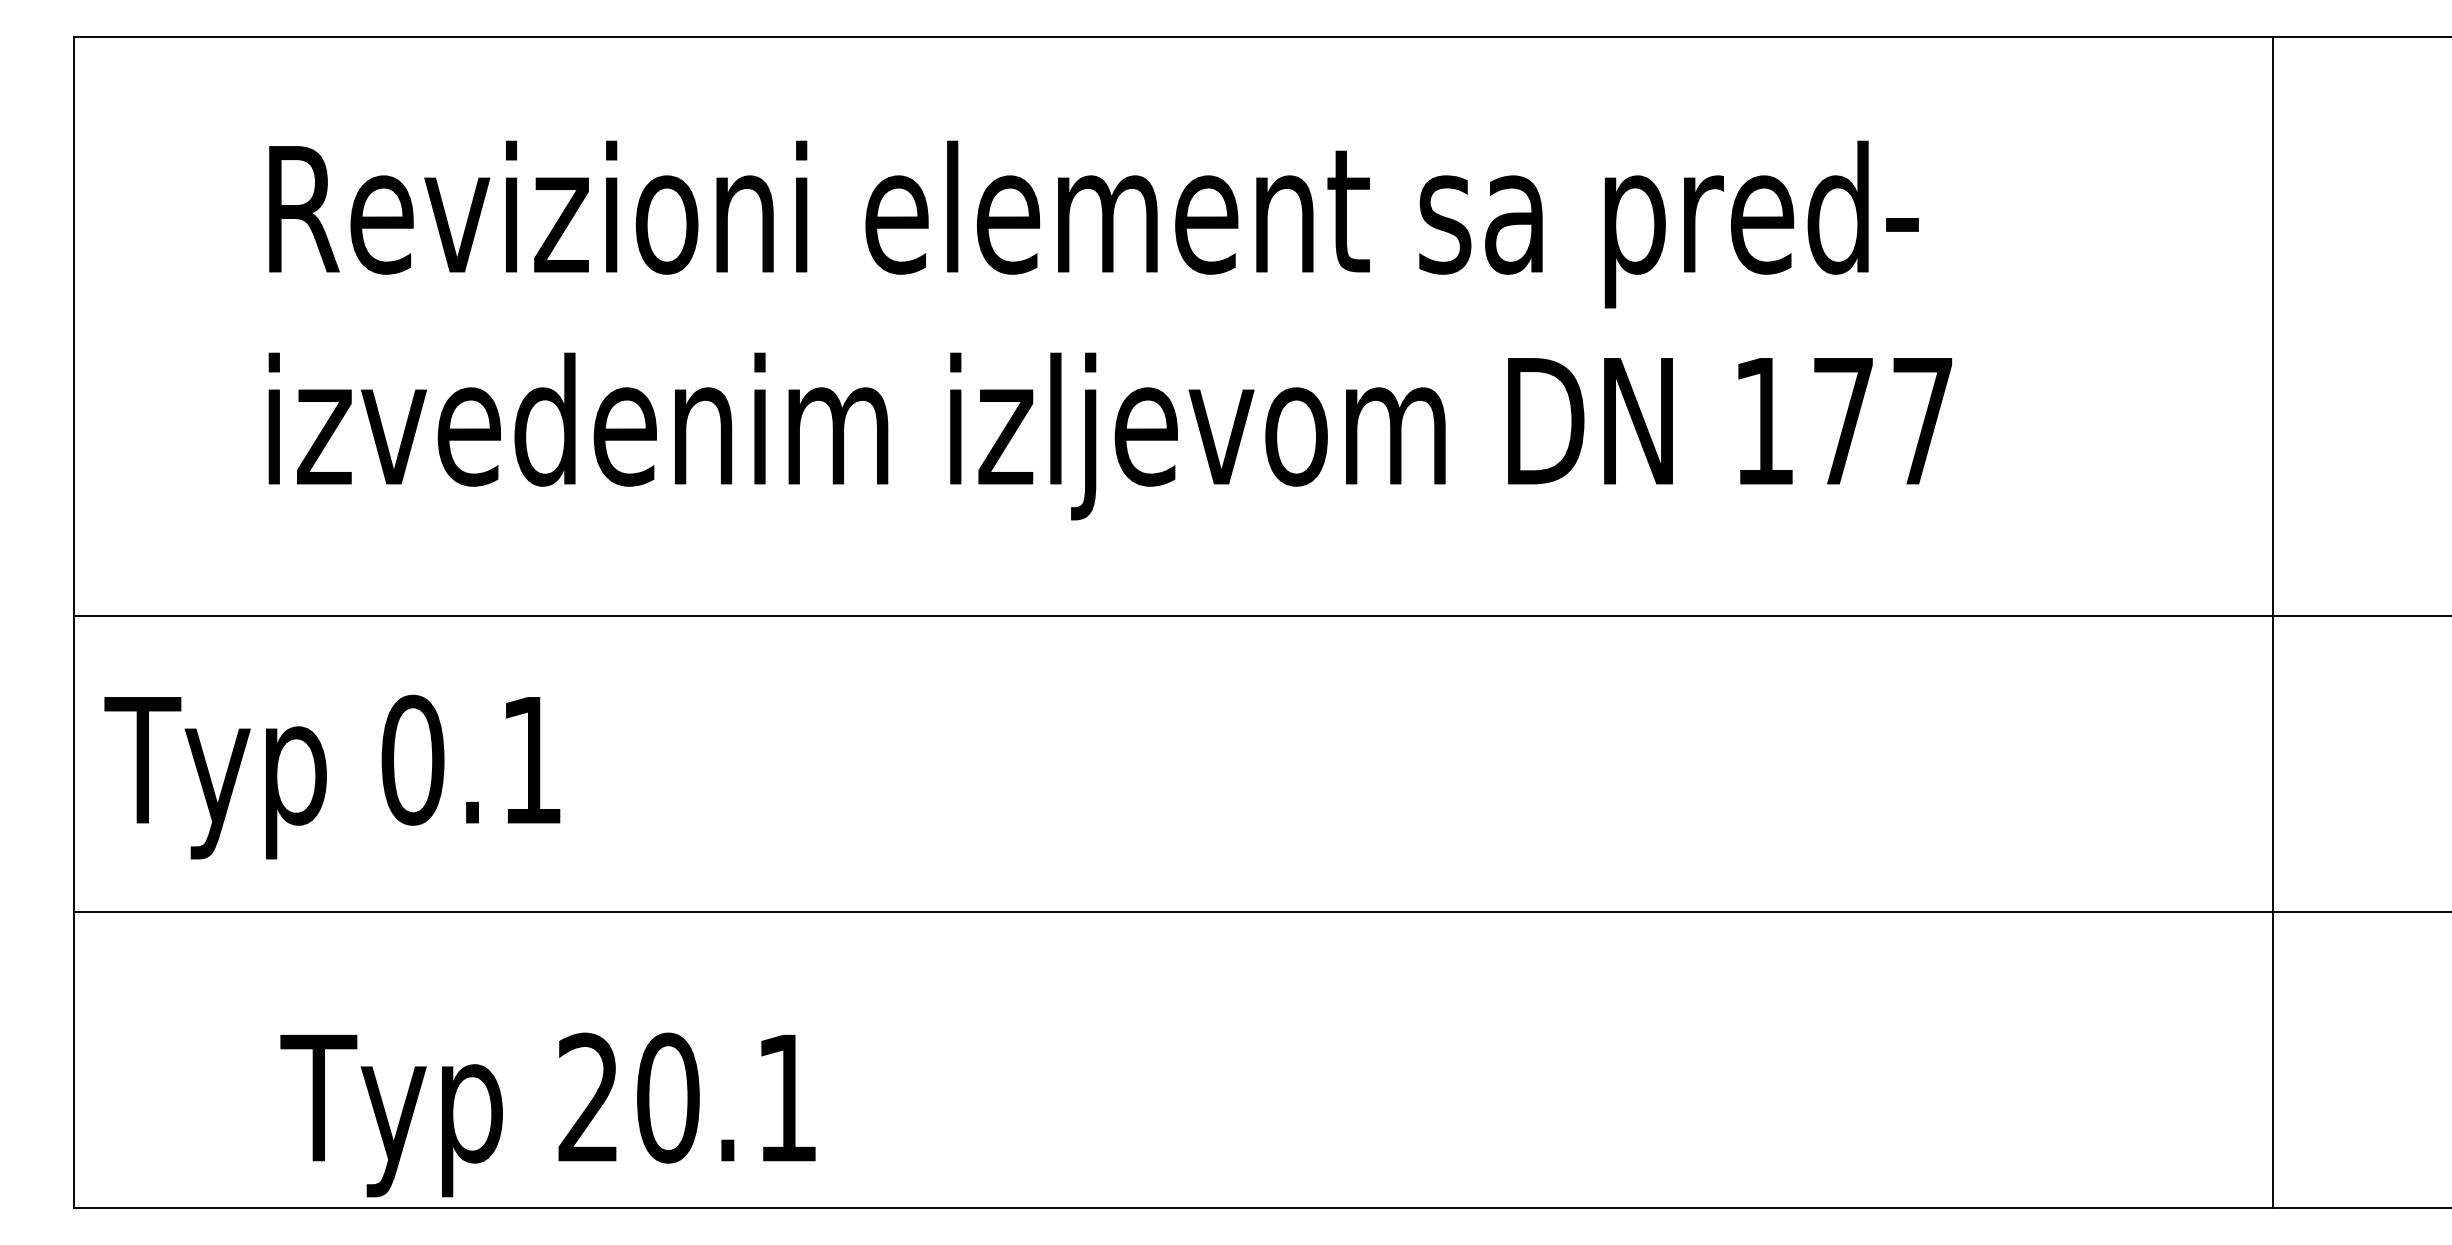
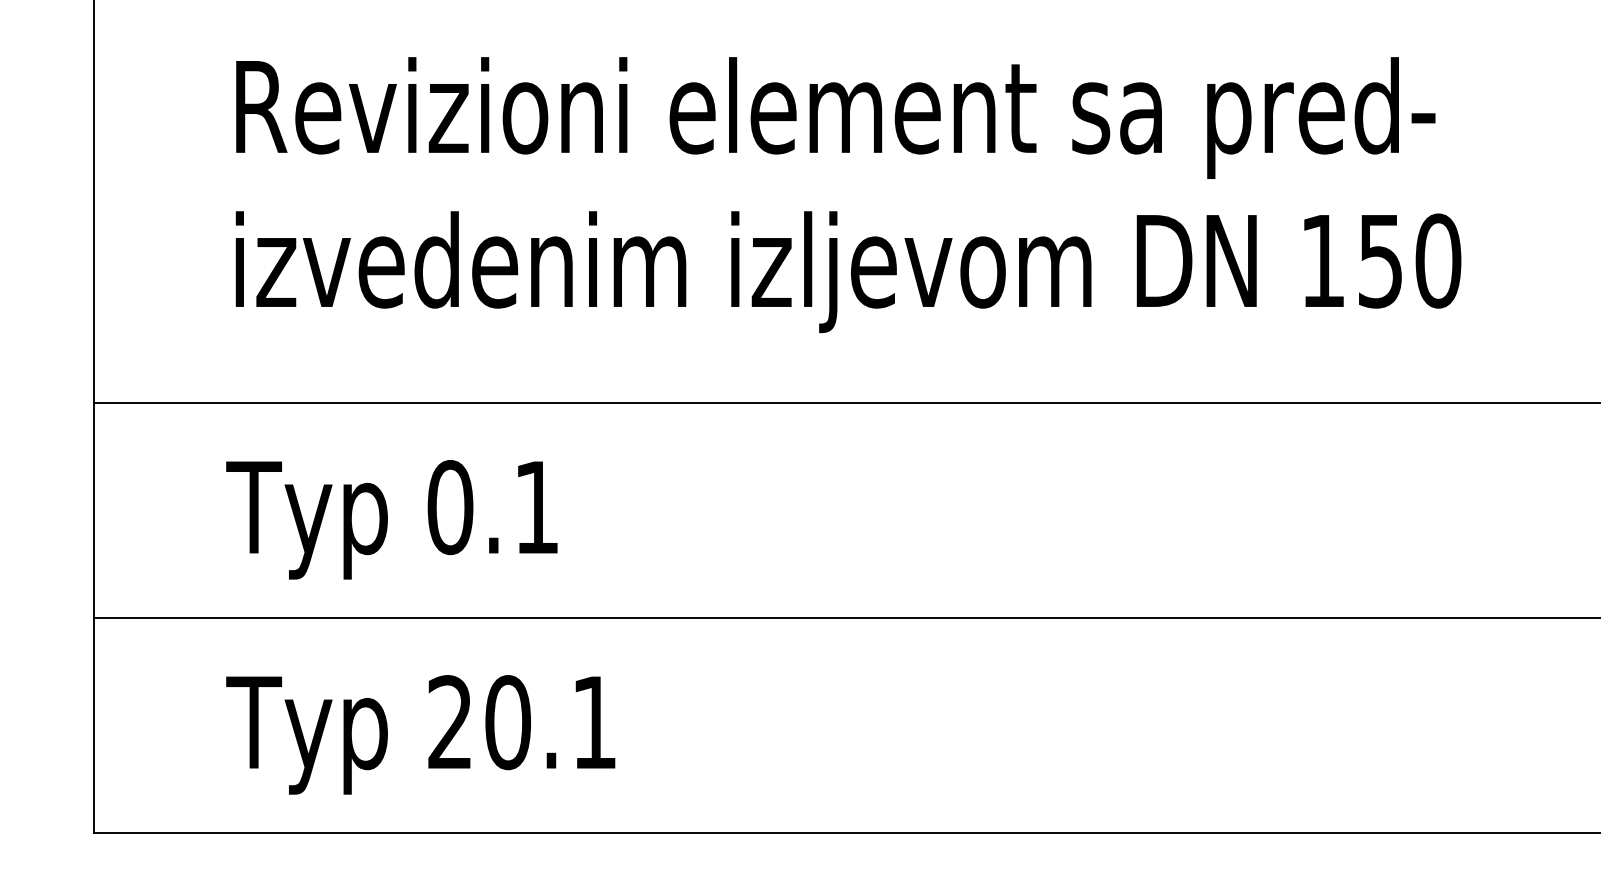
text: (1883, 420) -> (1409, 260), 177 -> 150
text: (332, 776) -> (391, 519), moved
text: (547, 1114) -> (420, 734), moved

